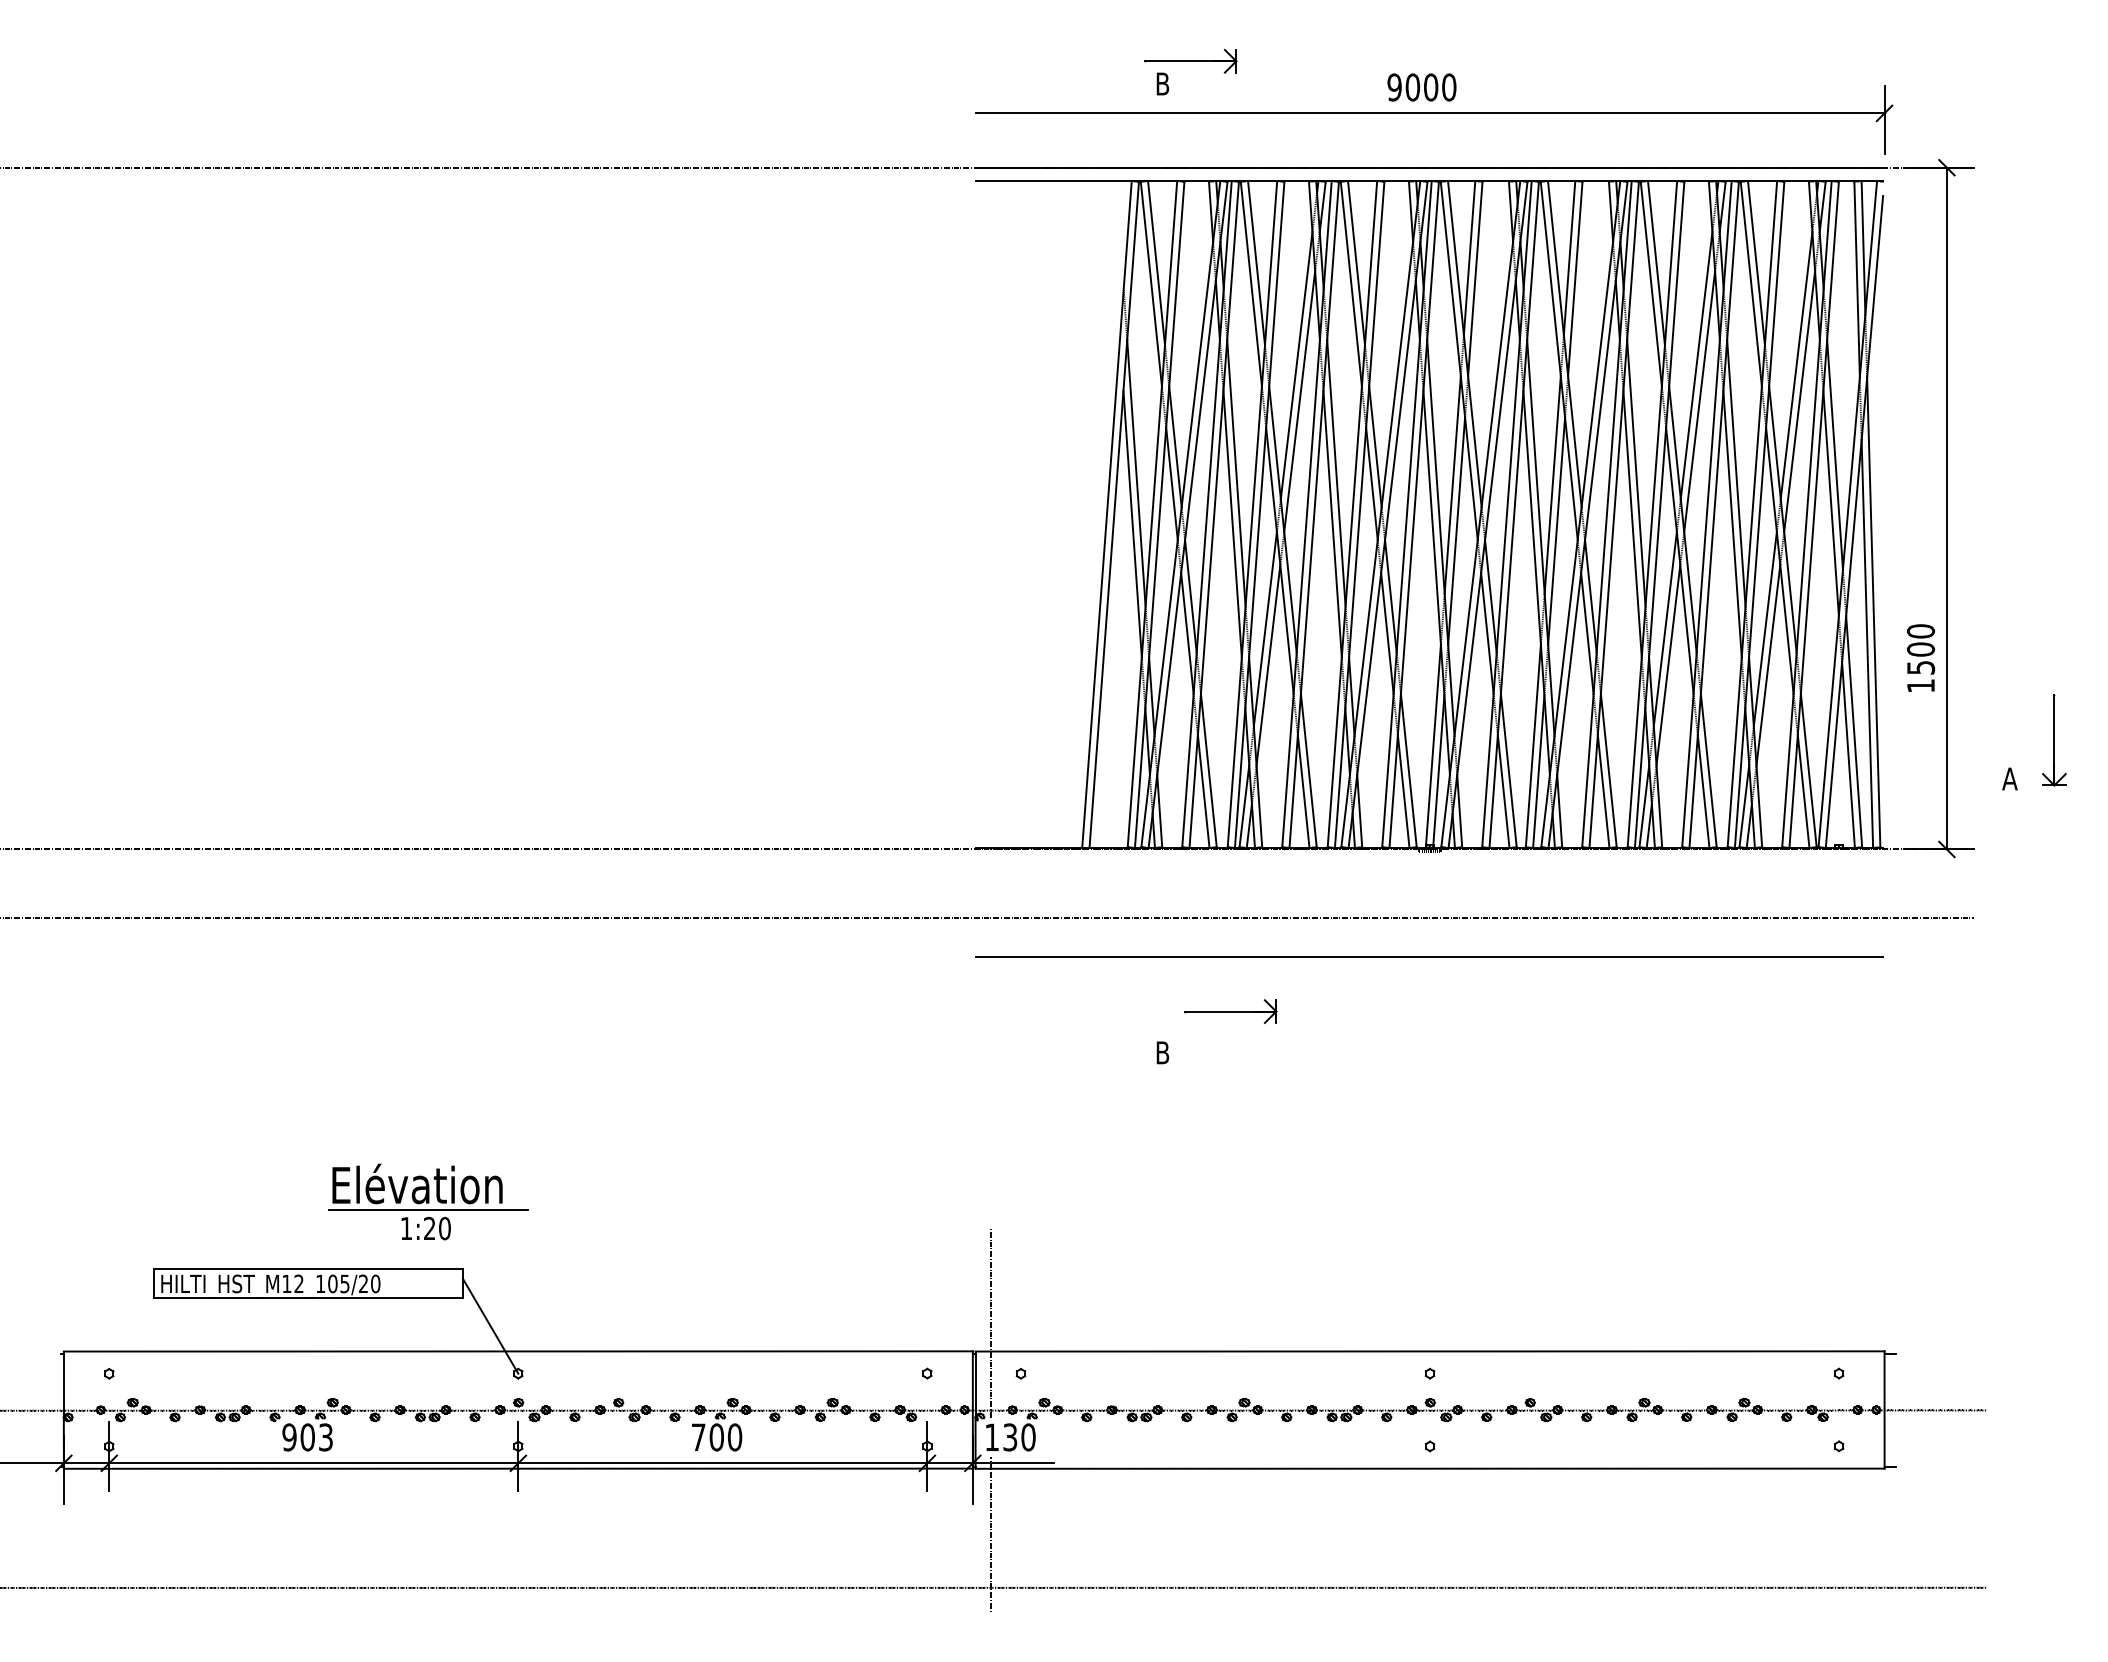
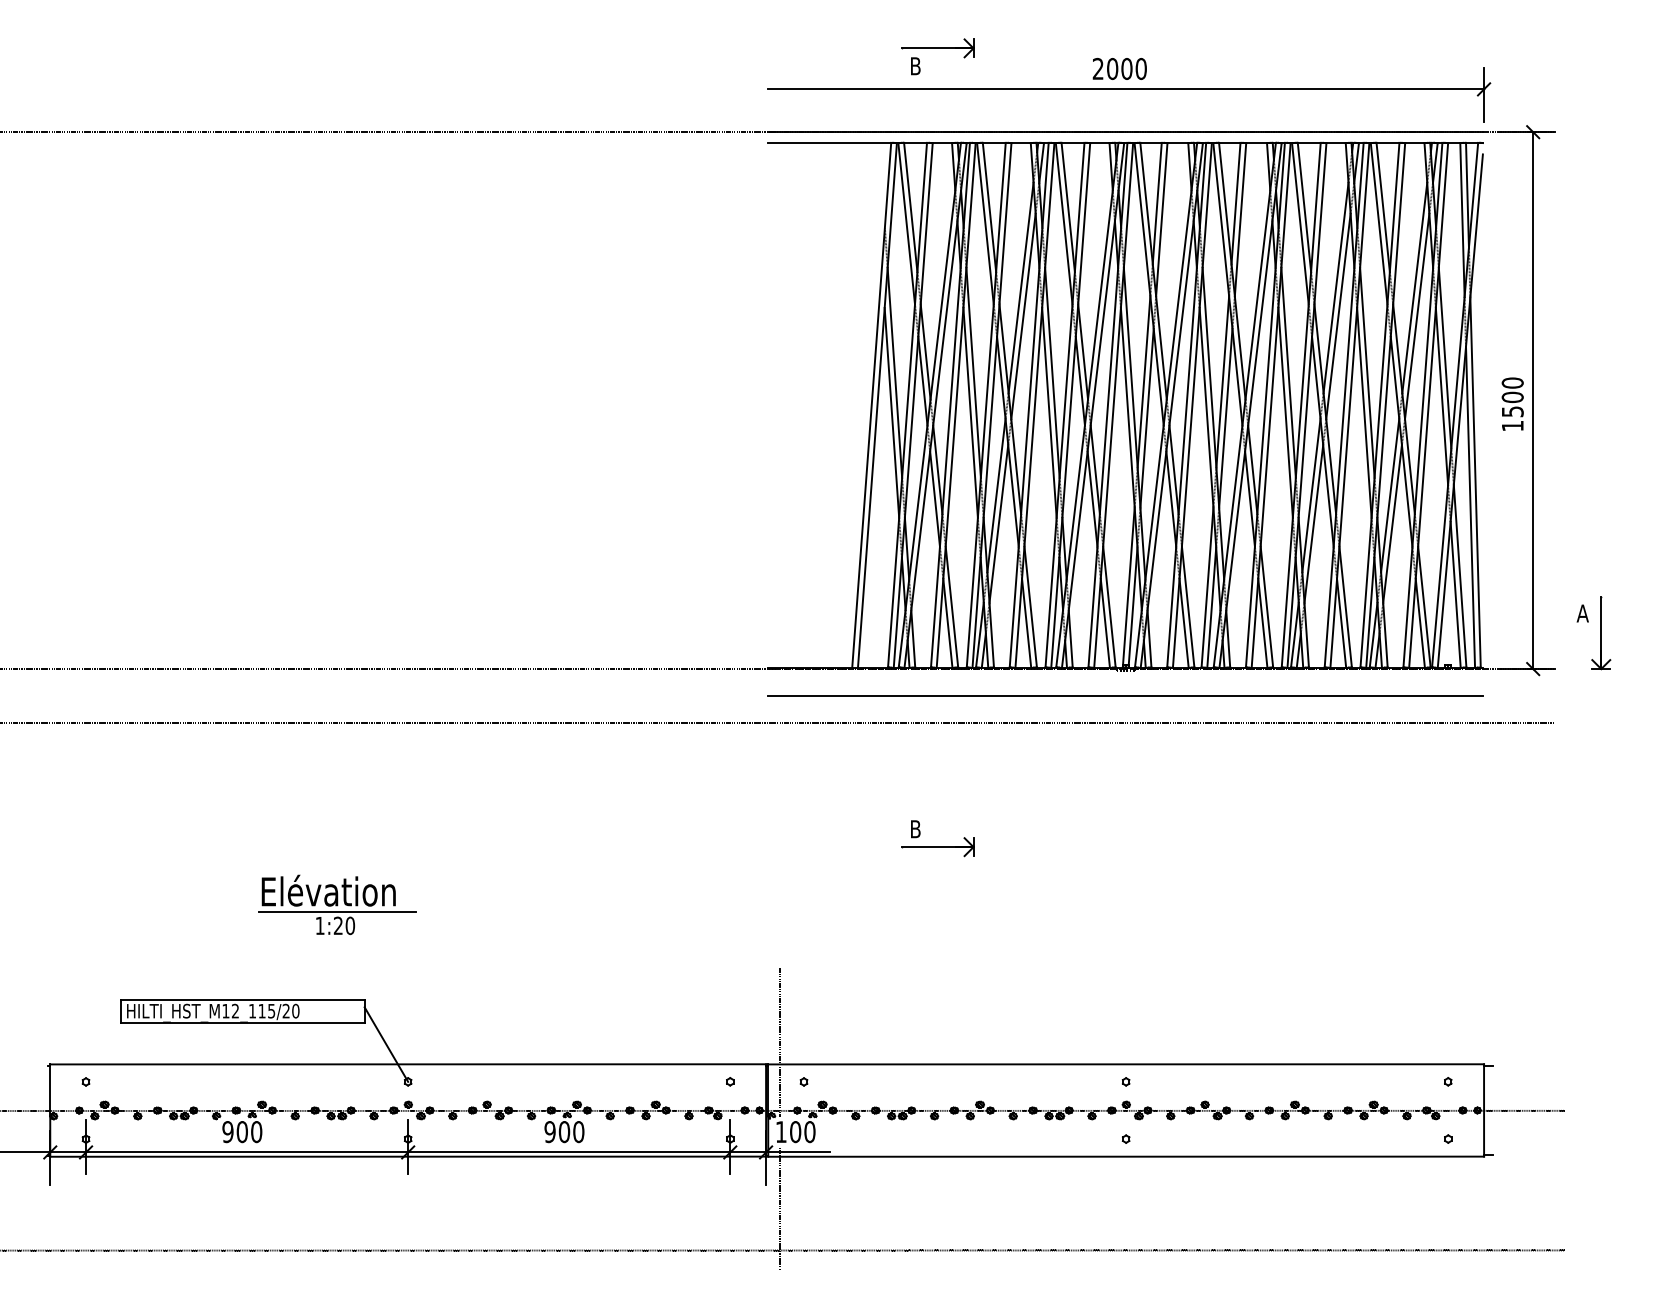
text: (1394, 87) -> (1098, 68), 9000 -> 2000
text: (1921, 657) -> (1513, 403), moved
part: (2054, 740) -> (1601, 633), moved
line: (1429, 956) -> (1125, 695), moved
part: (1230, 1011) -> (937, 847), moved
part: (428, 1201) -> (337, 904), moved
text: (332, 1283) -> (261, 1010), HILTI_HST_M12_105/20 -> HILTI_HST_M12_115/20
text: (325, 1437) -> (256, 1132), 903 -> 900
text: (698, 1437) -> (550, 1132), 700 -> 900
text: (1010, 1437) -> (795, 1132), 130 -> 100

